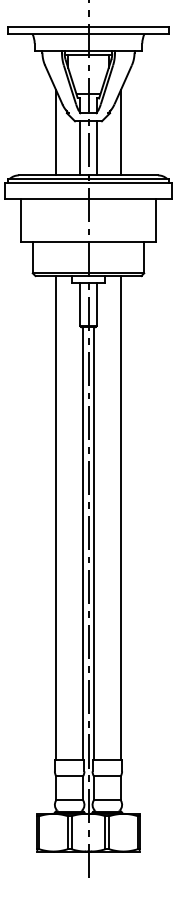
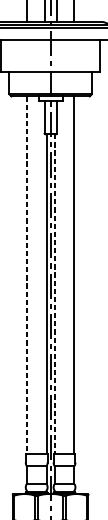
line: (56, 518) -> (26, 275), solid -> dashed
line: (93, 544) -> (54, 294), solid -> dashed

